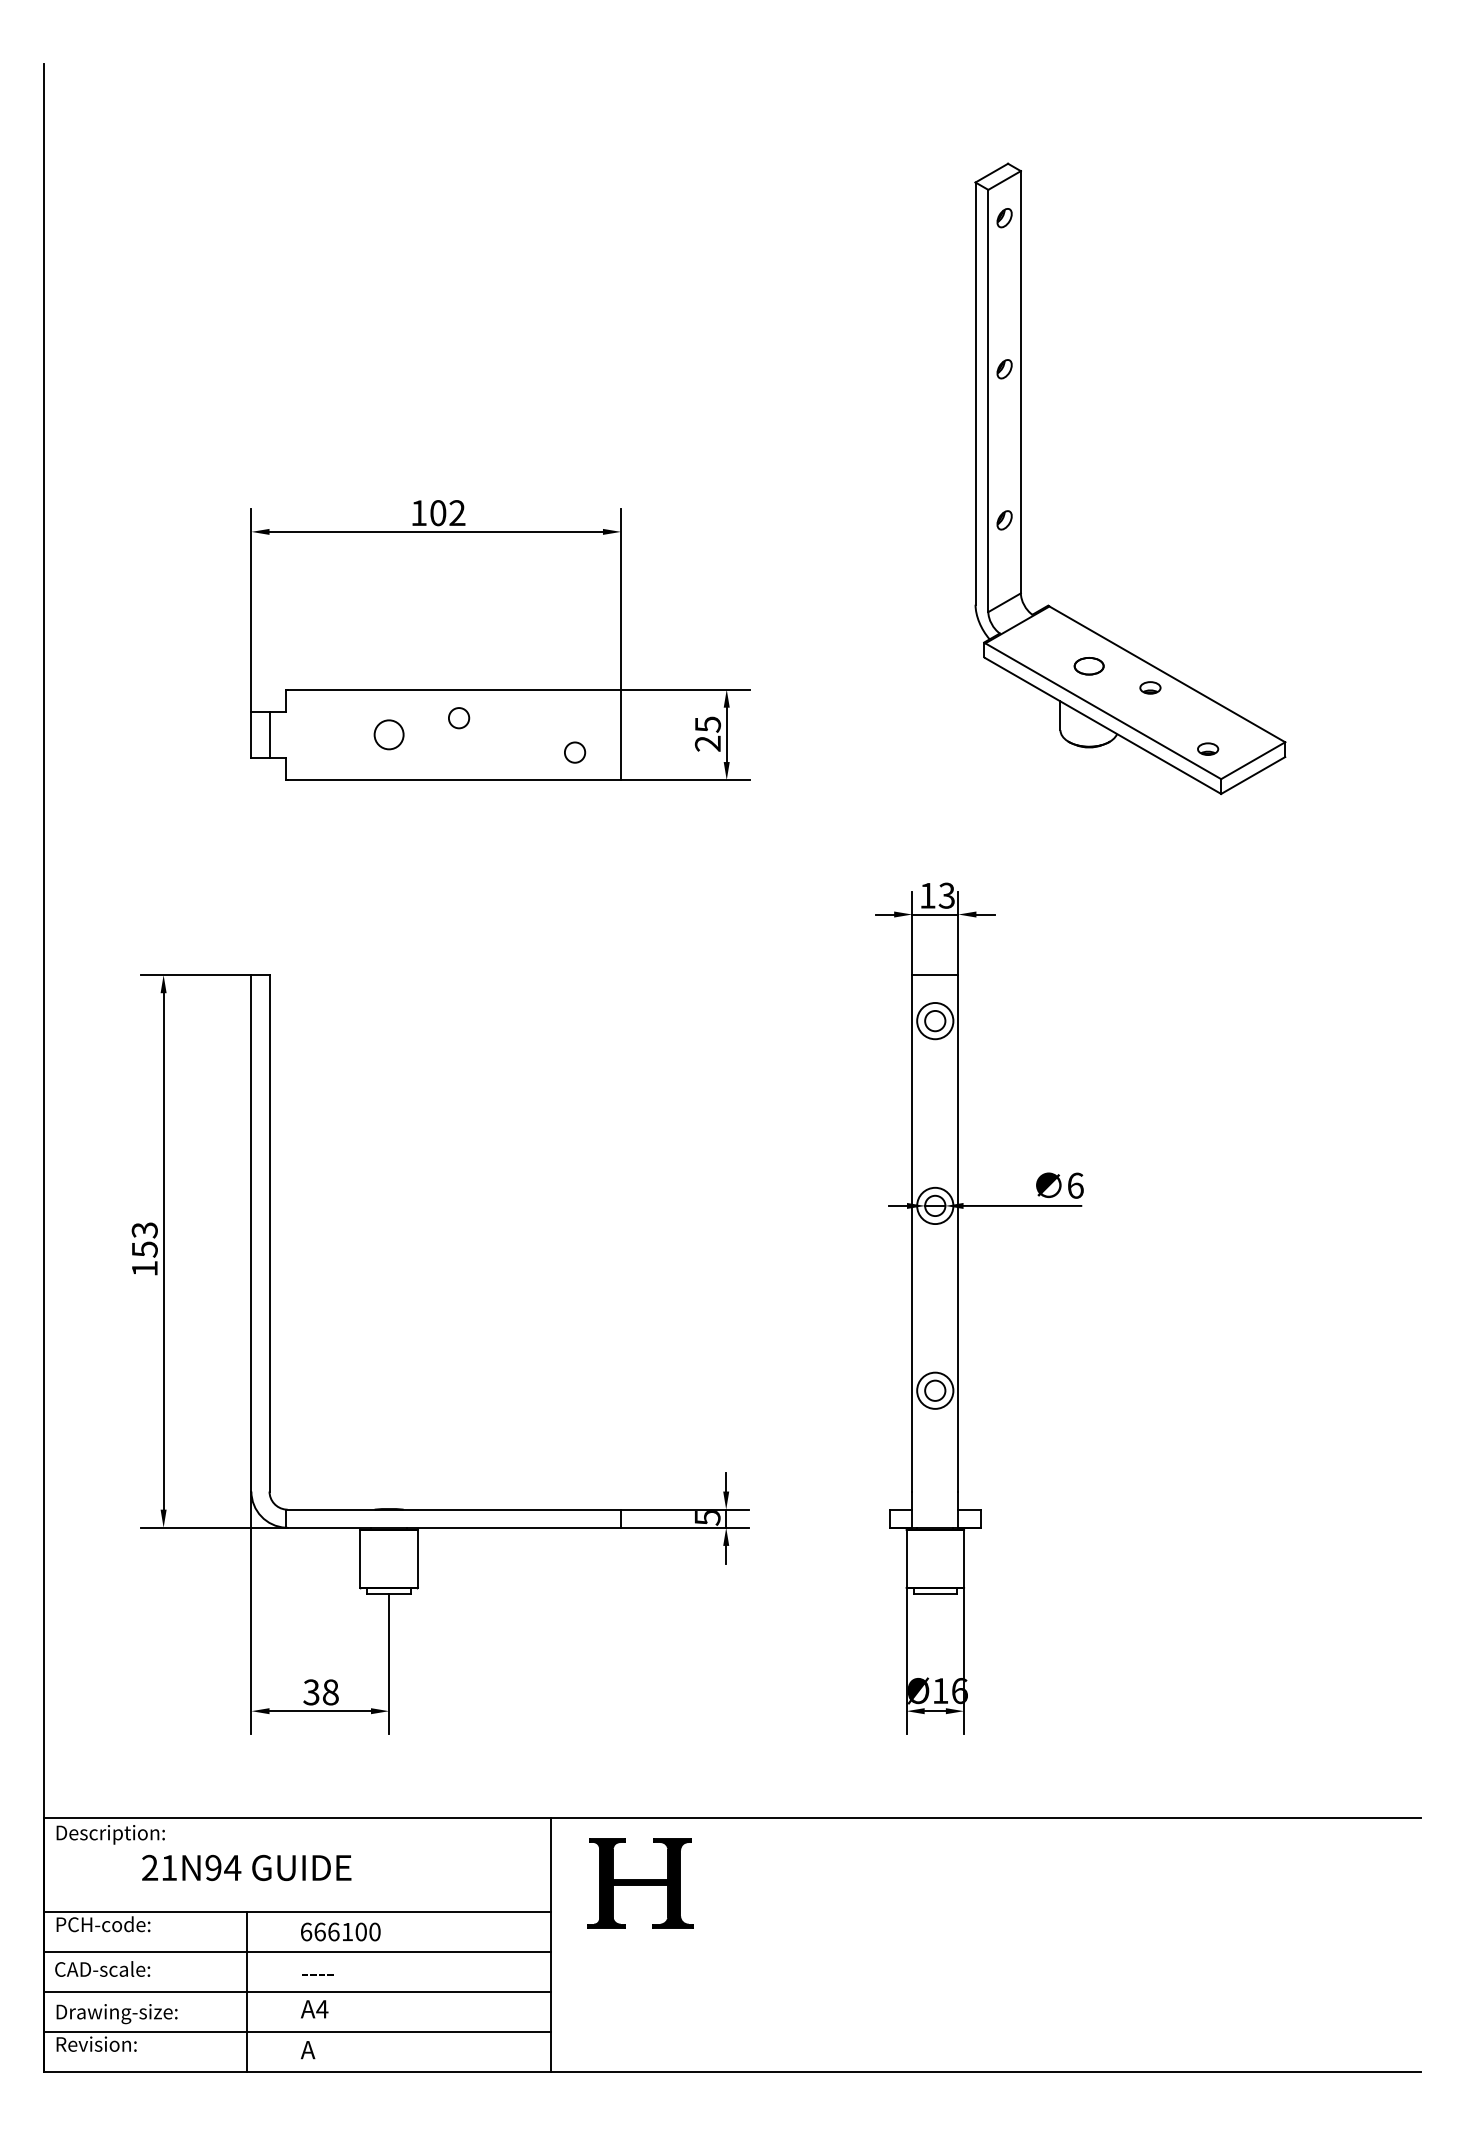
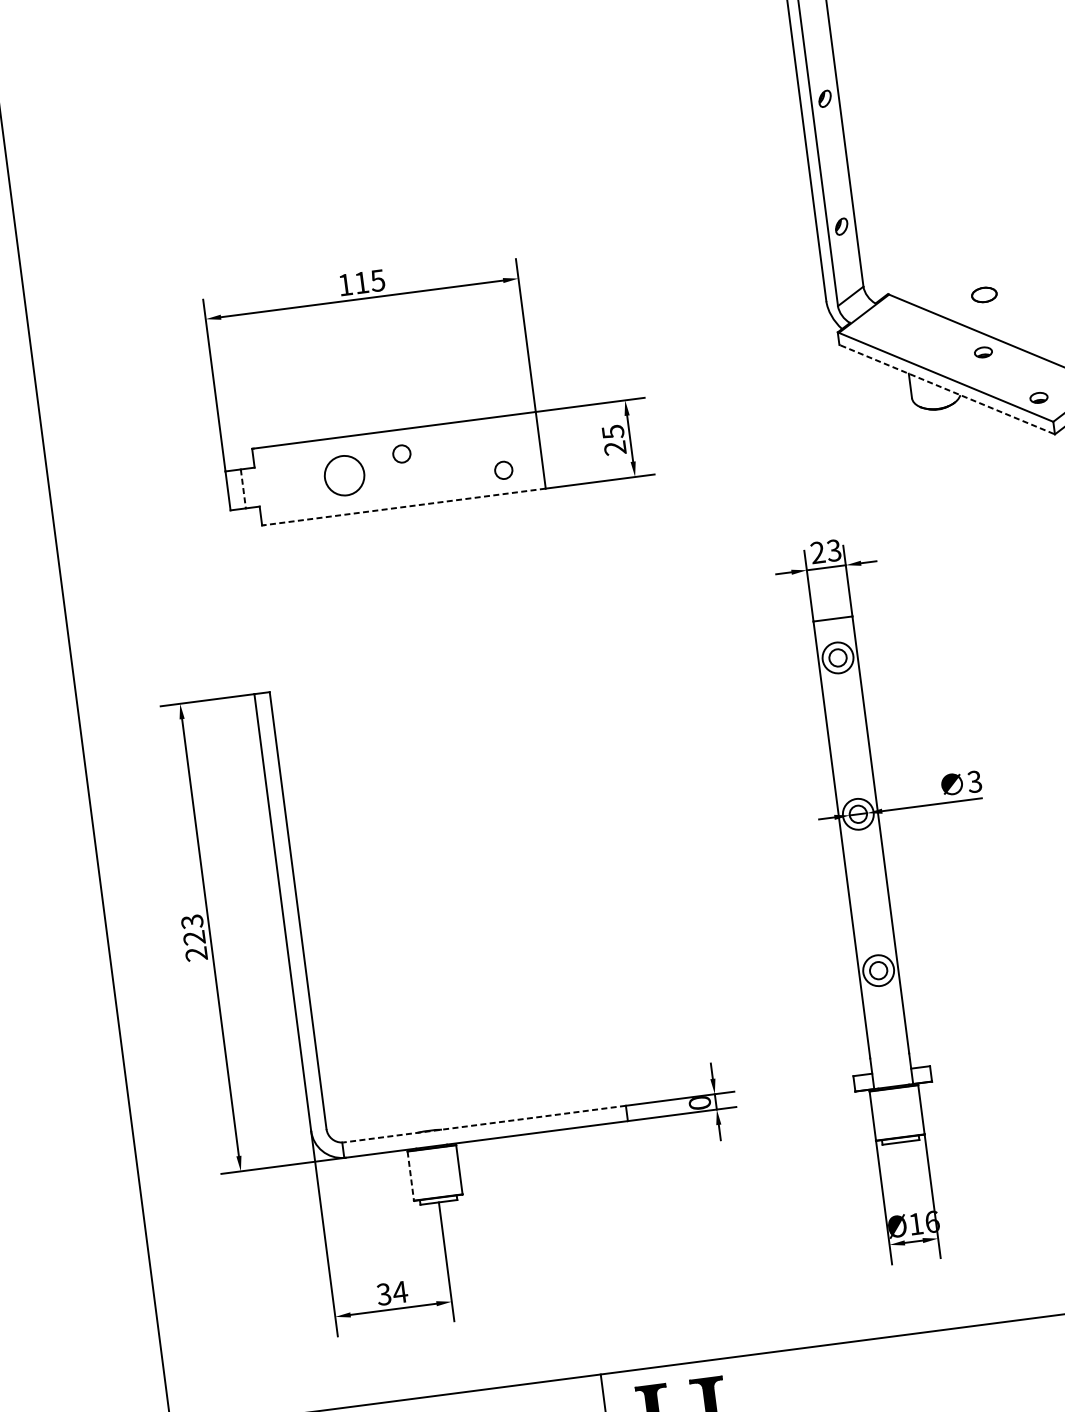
text: (447, 513) -> (369, 282), 102 -> 115
part: (1088, 666) -> (983, 295), moved
line: (1103, 726) -> (947, 390), solid -> dashed
circle: (388, 734) -> (343, 475), size x1.6
line: (269, 735) -> (243, 489), solid -> dashed
line: (454, 780) -> (404, 507), solid -> dashed
text: (927, 895) -> (817, 552), 13 -> 23
text: (1075, 1185) -> (974, 781), 6 -> 3
text: (144, 1258) -> (195, 945), 153 -> 223
line: (454, 1509) -> (484, 1123), solid -> dashed
text: (707, 1518) -> (699, 1103), 5 -> 0
line: (360, 1558) -> (410, 1175), solid -> dashed
text: (330, 1692) -> (400, 1292), 38 -> 34

